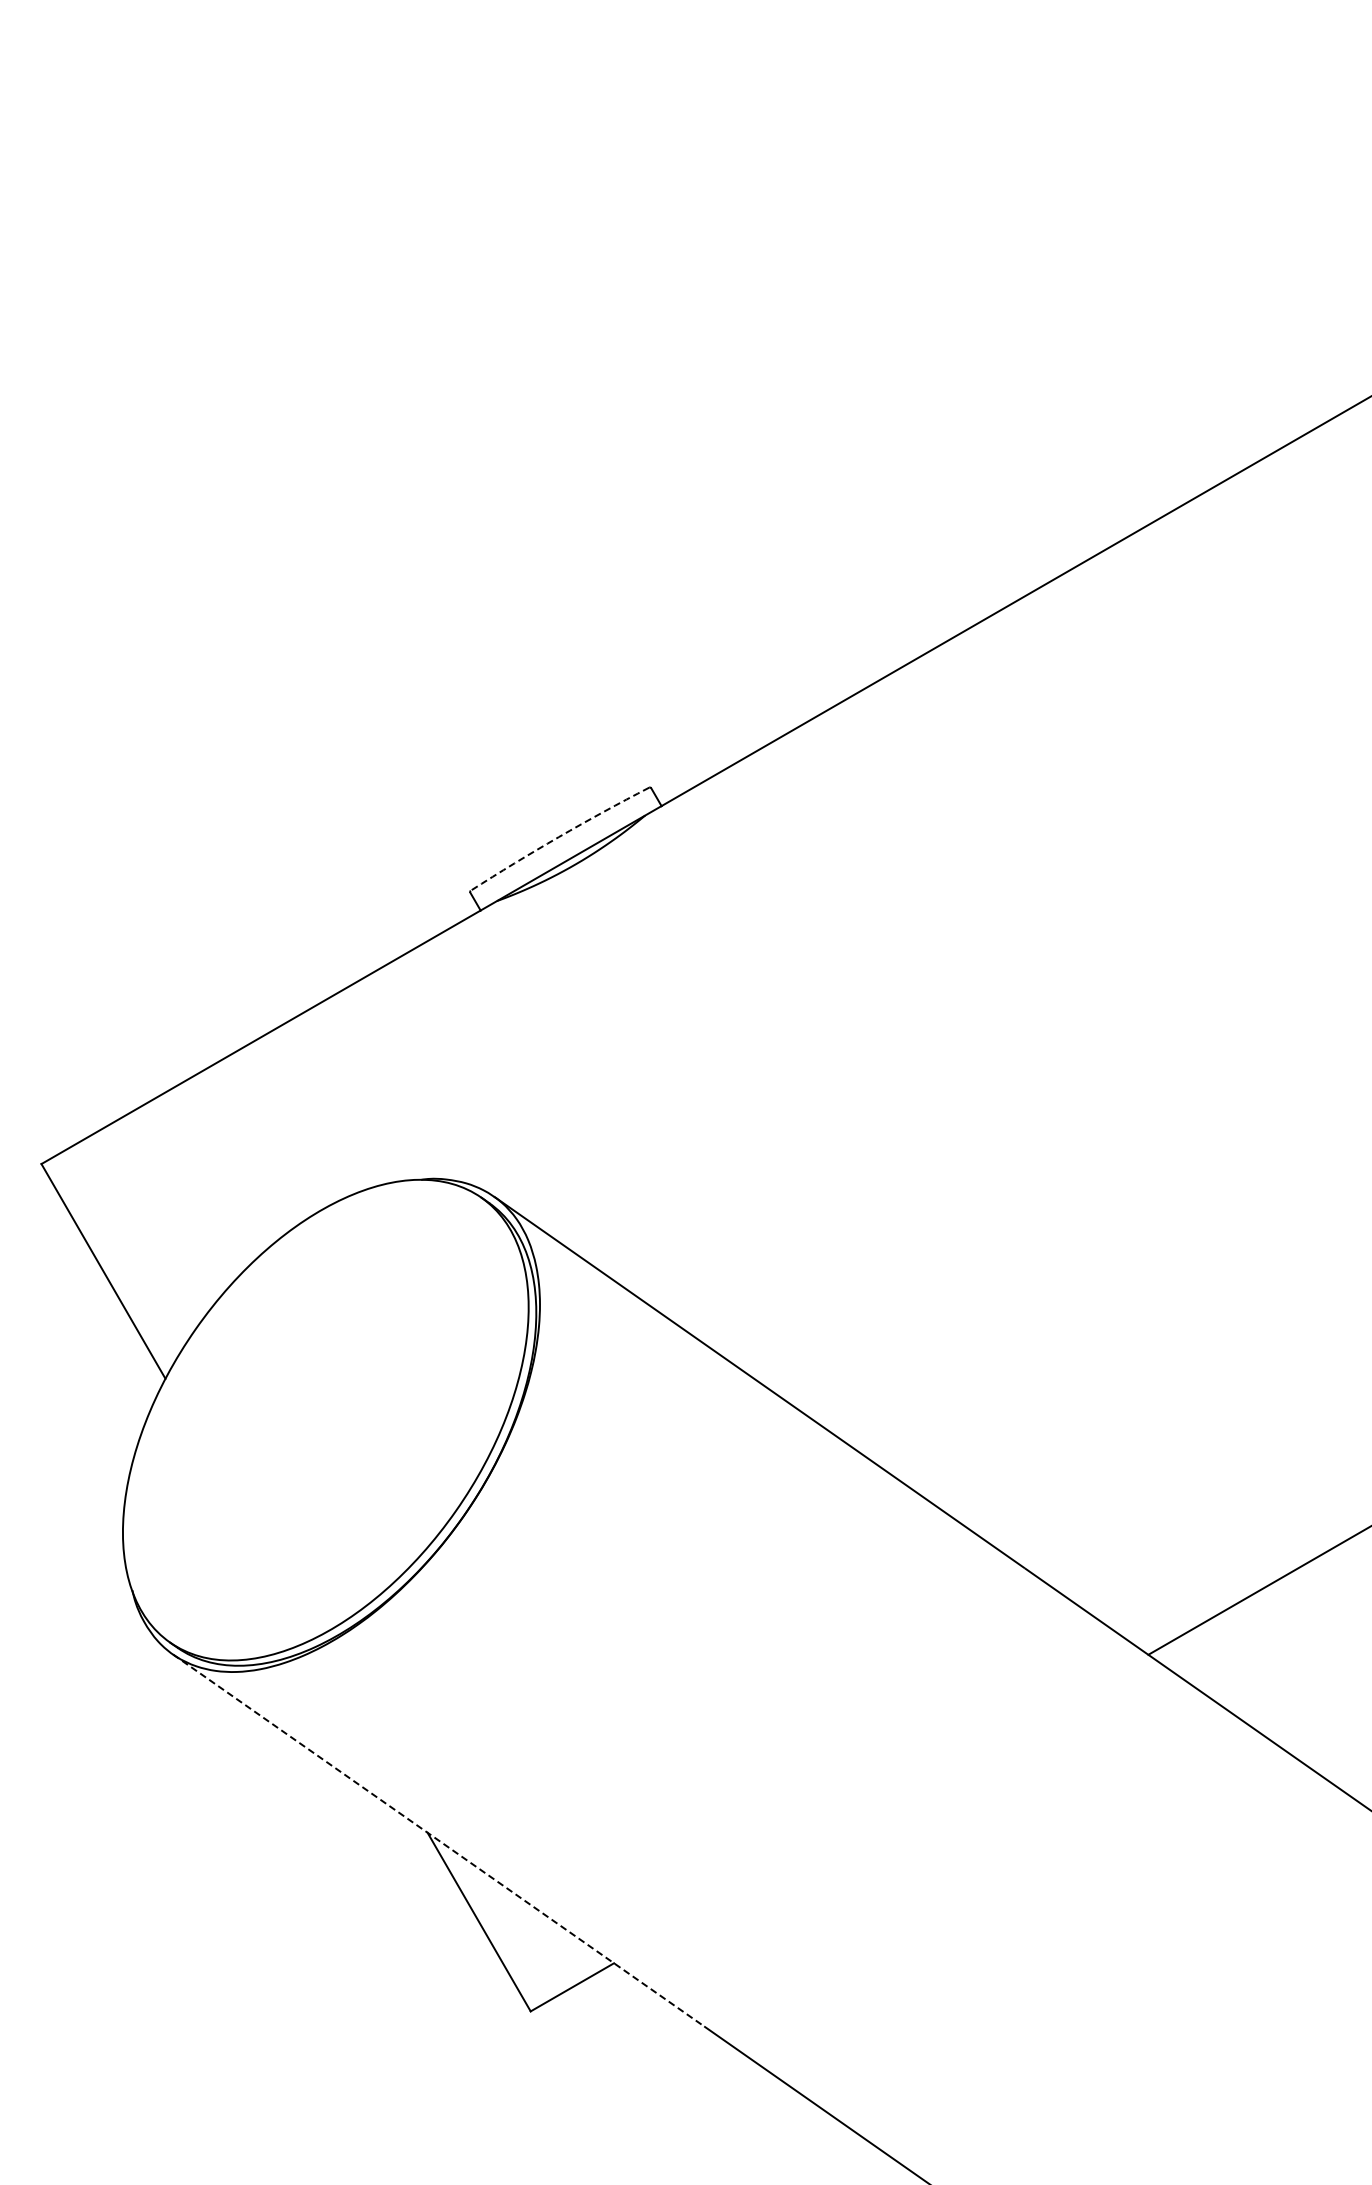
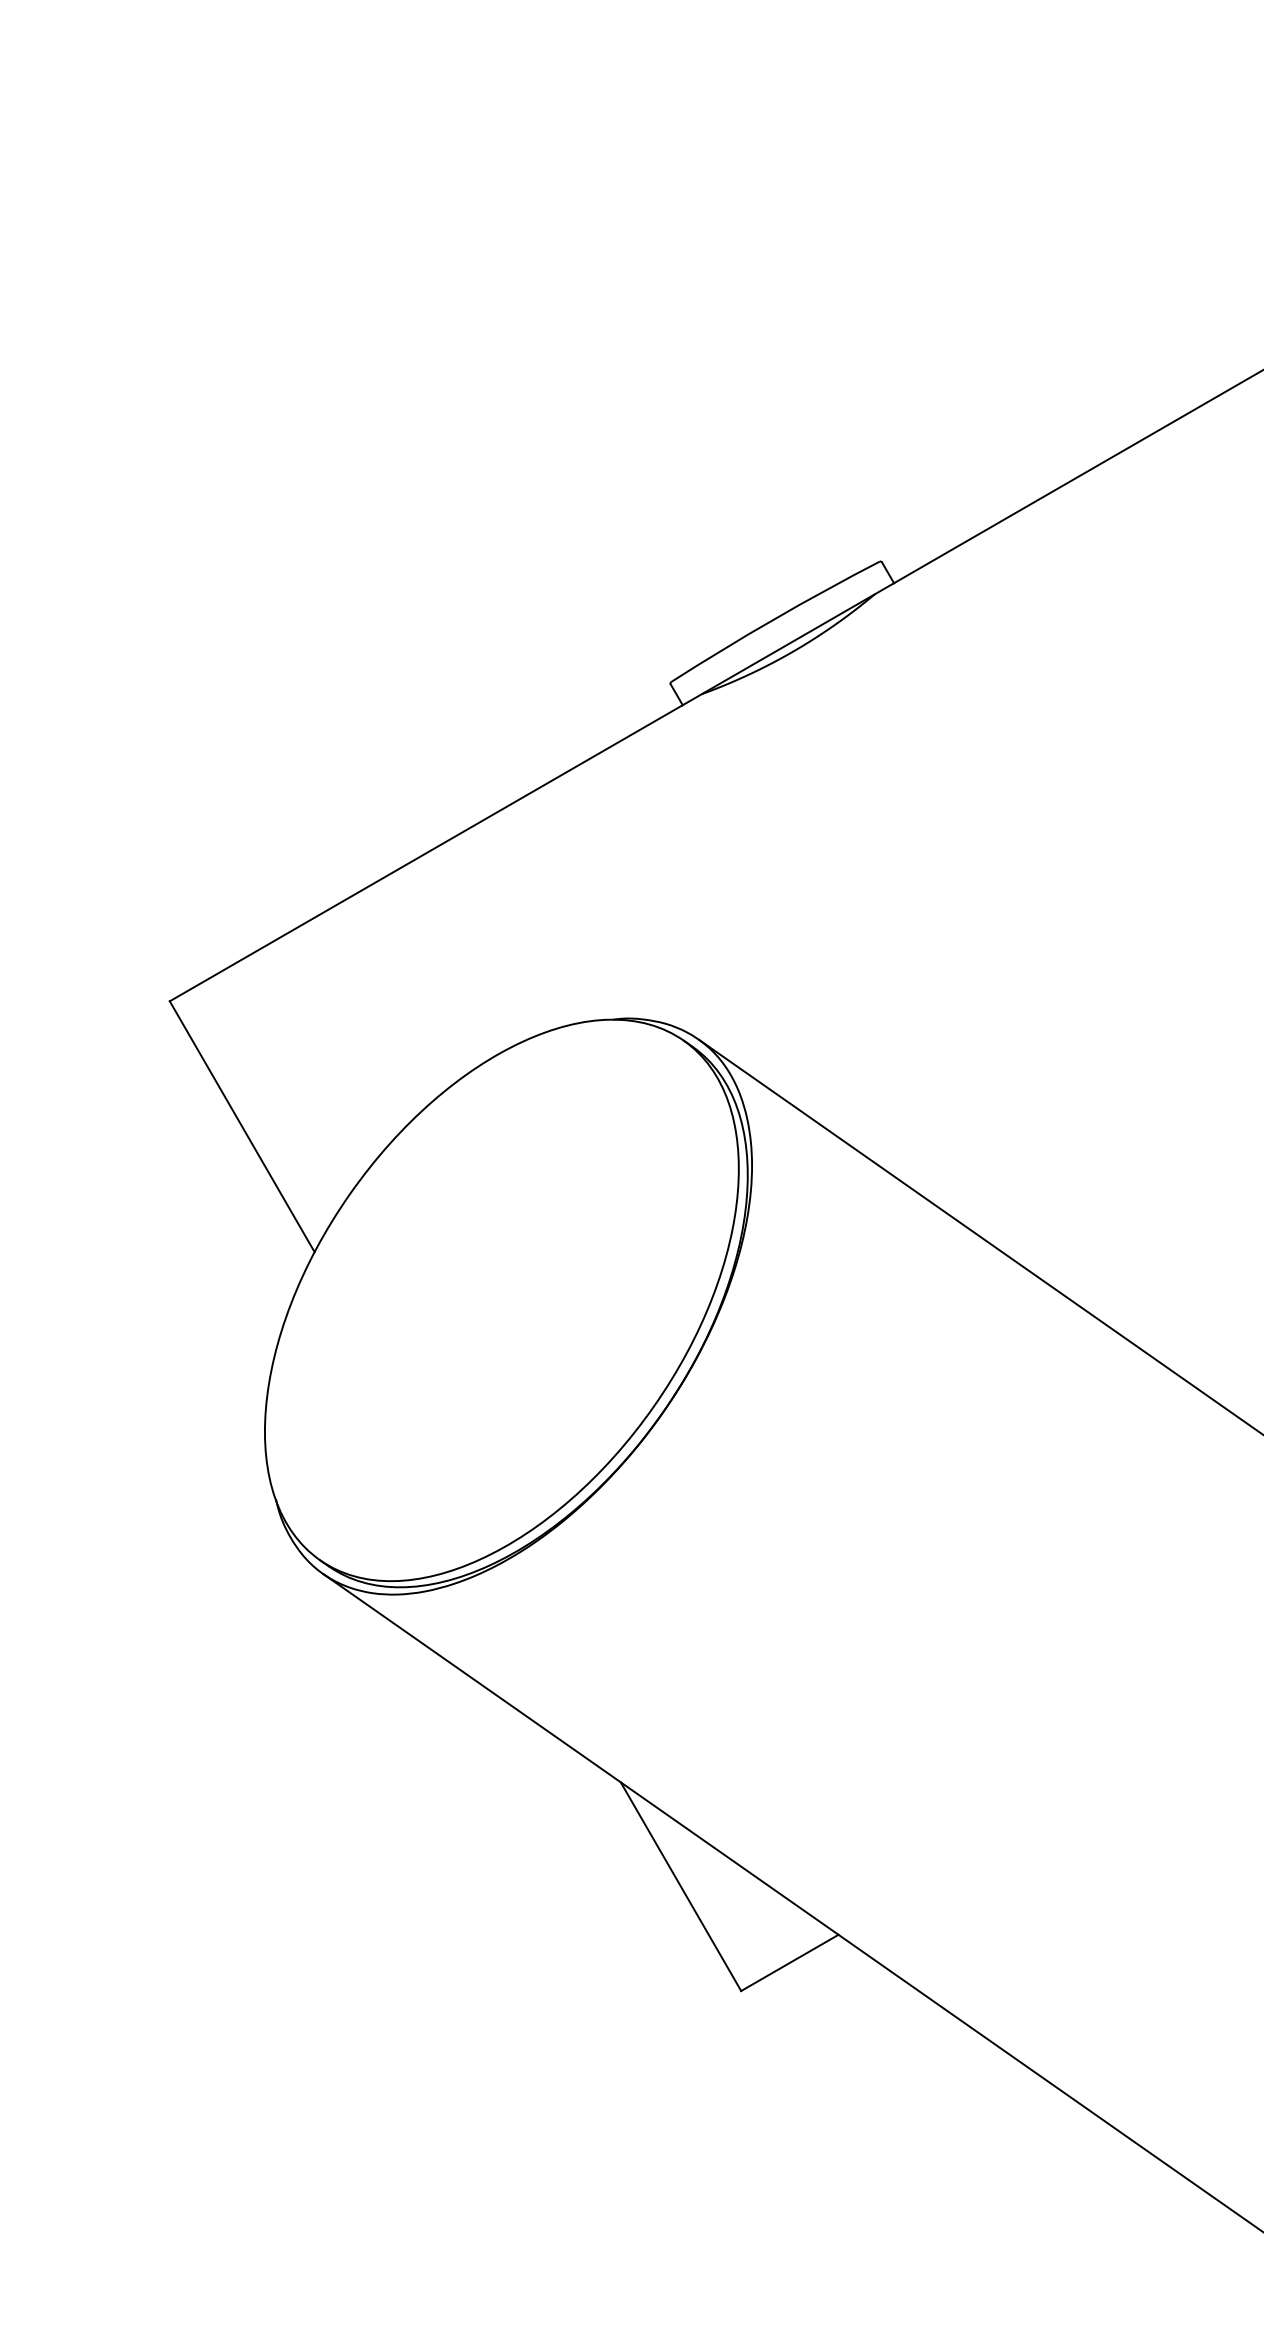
arc: (558, 837) -> (773, 619), dashed -> solid
line: (439, 1840) -> (634, 1791), dashed -> solid

